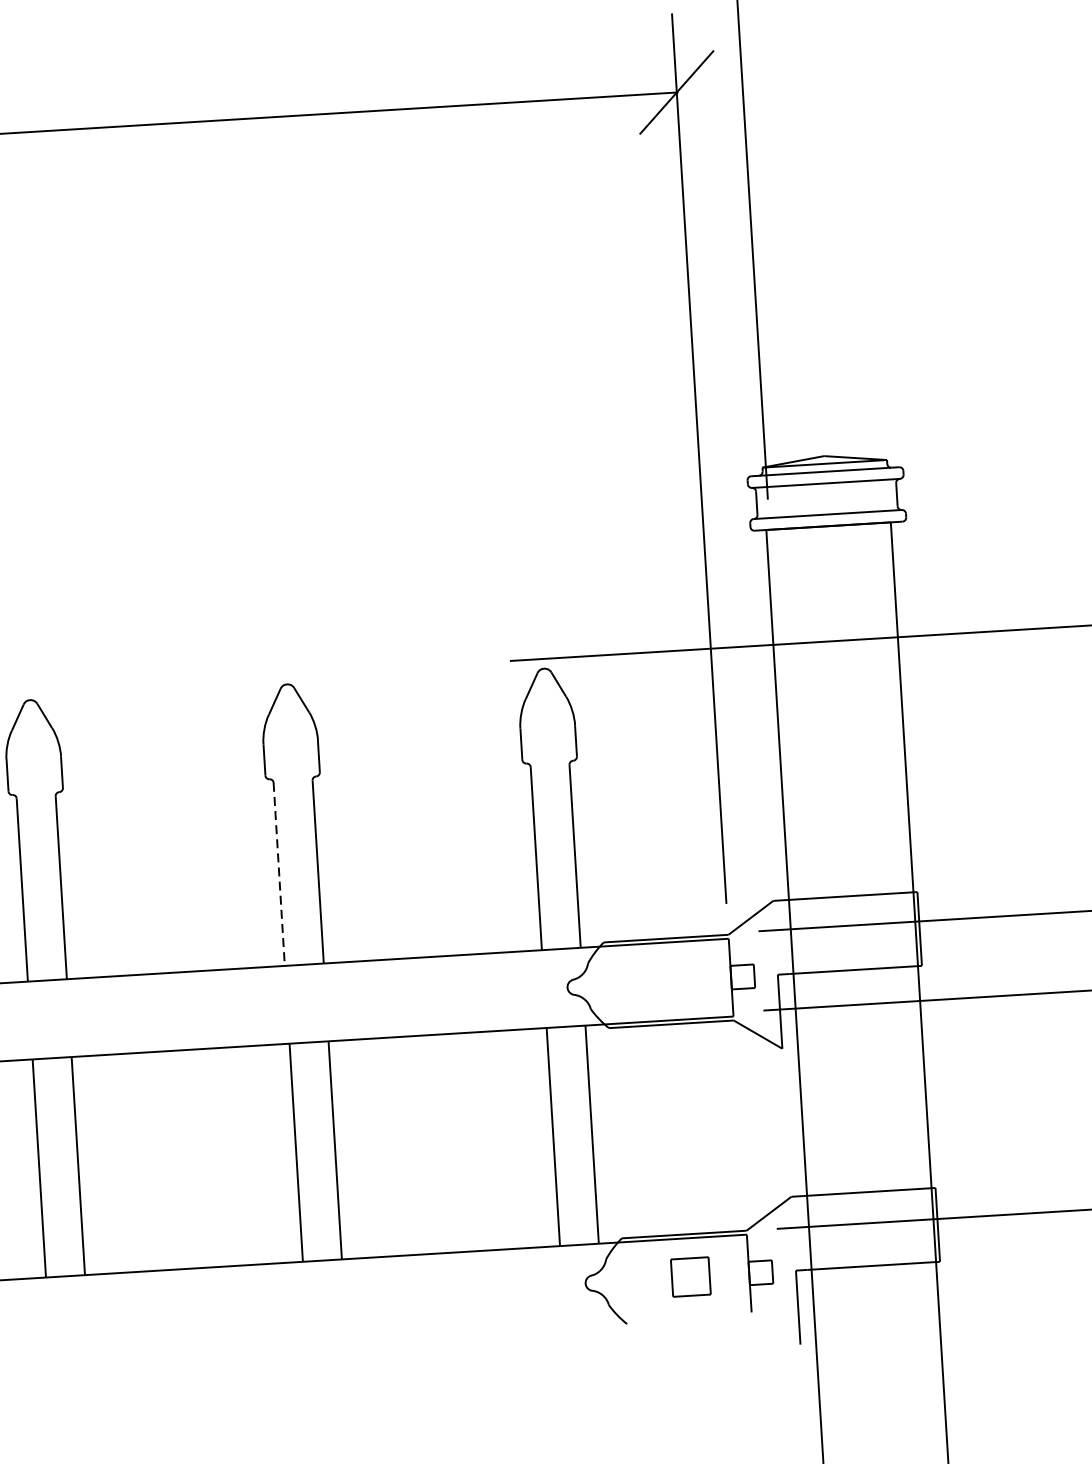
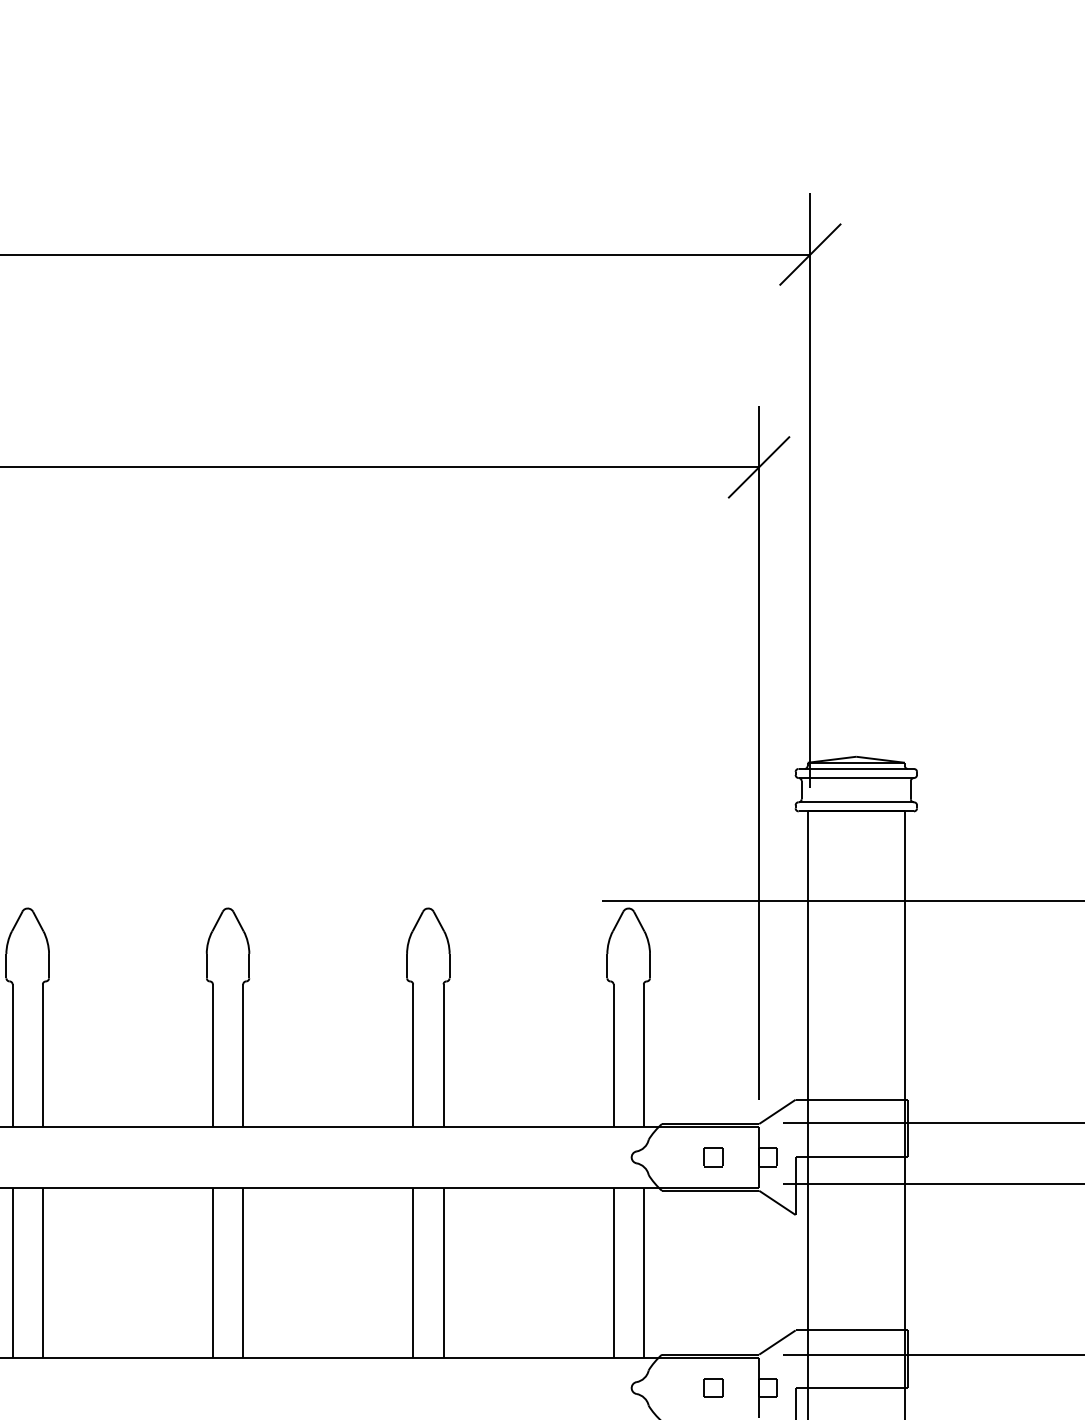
line: (279, 875) -> (413, 1056), dashed -> solid
part: (672, 981) -> (713, 1157), added
part: (690, 1276) -> (713, 1387), size x0.62

